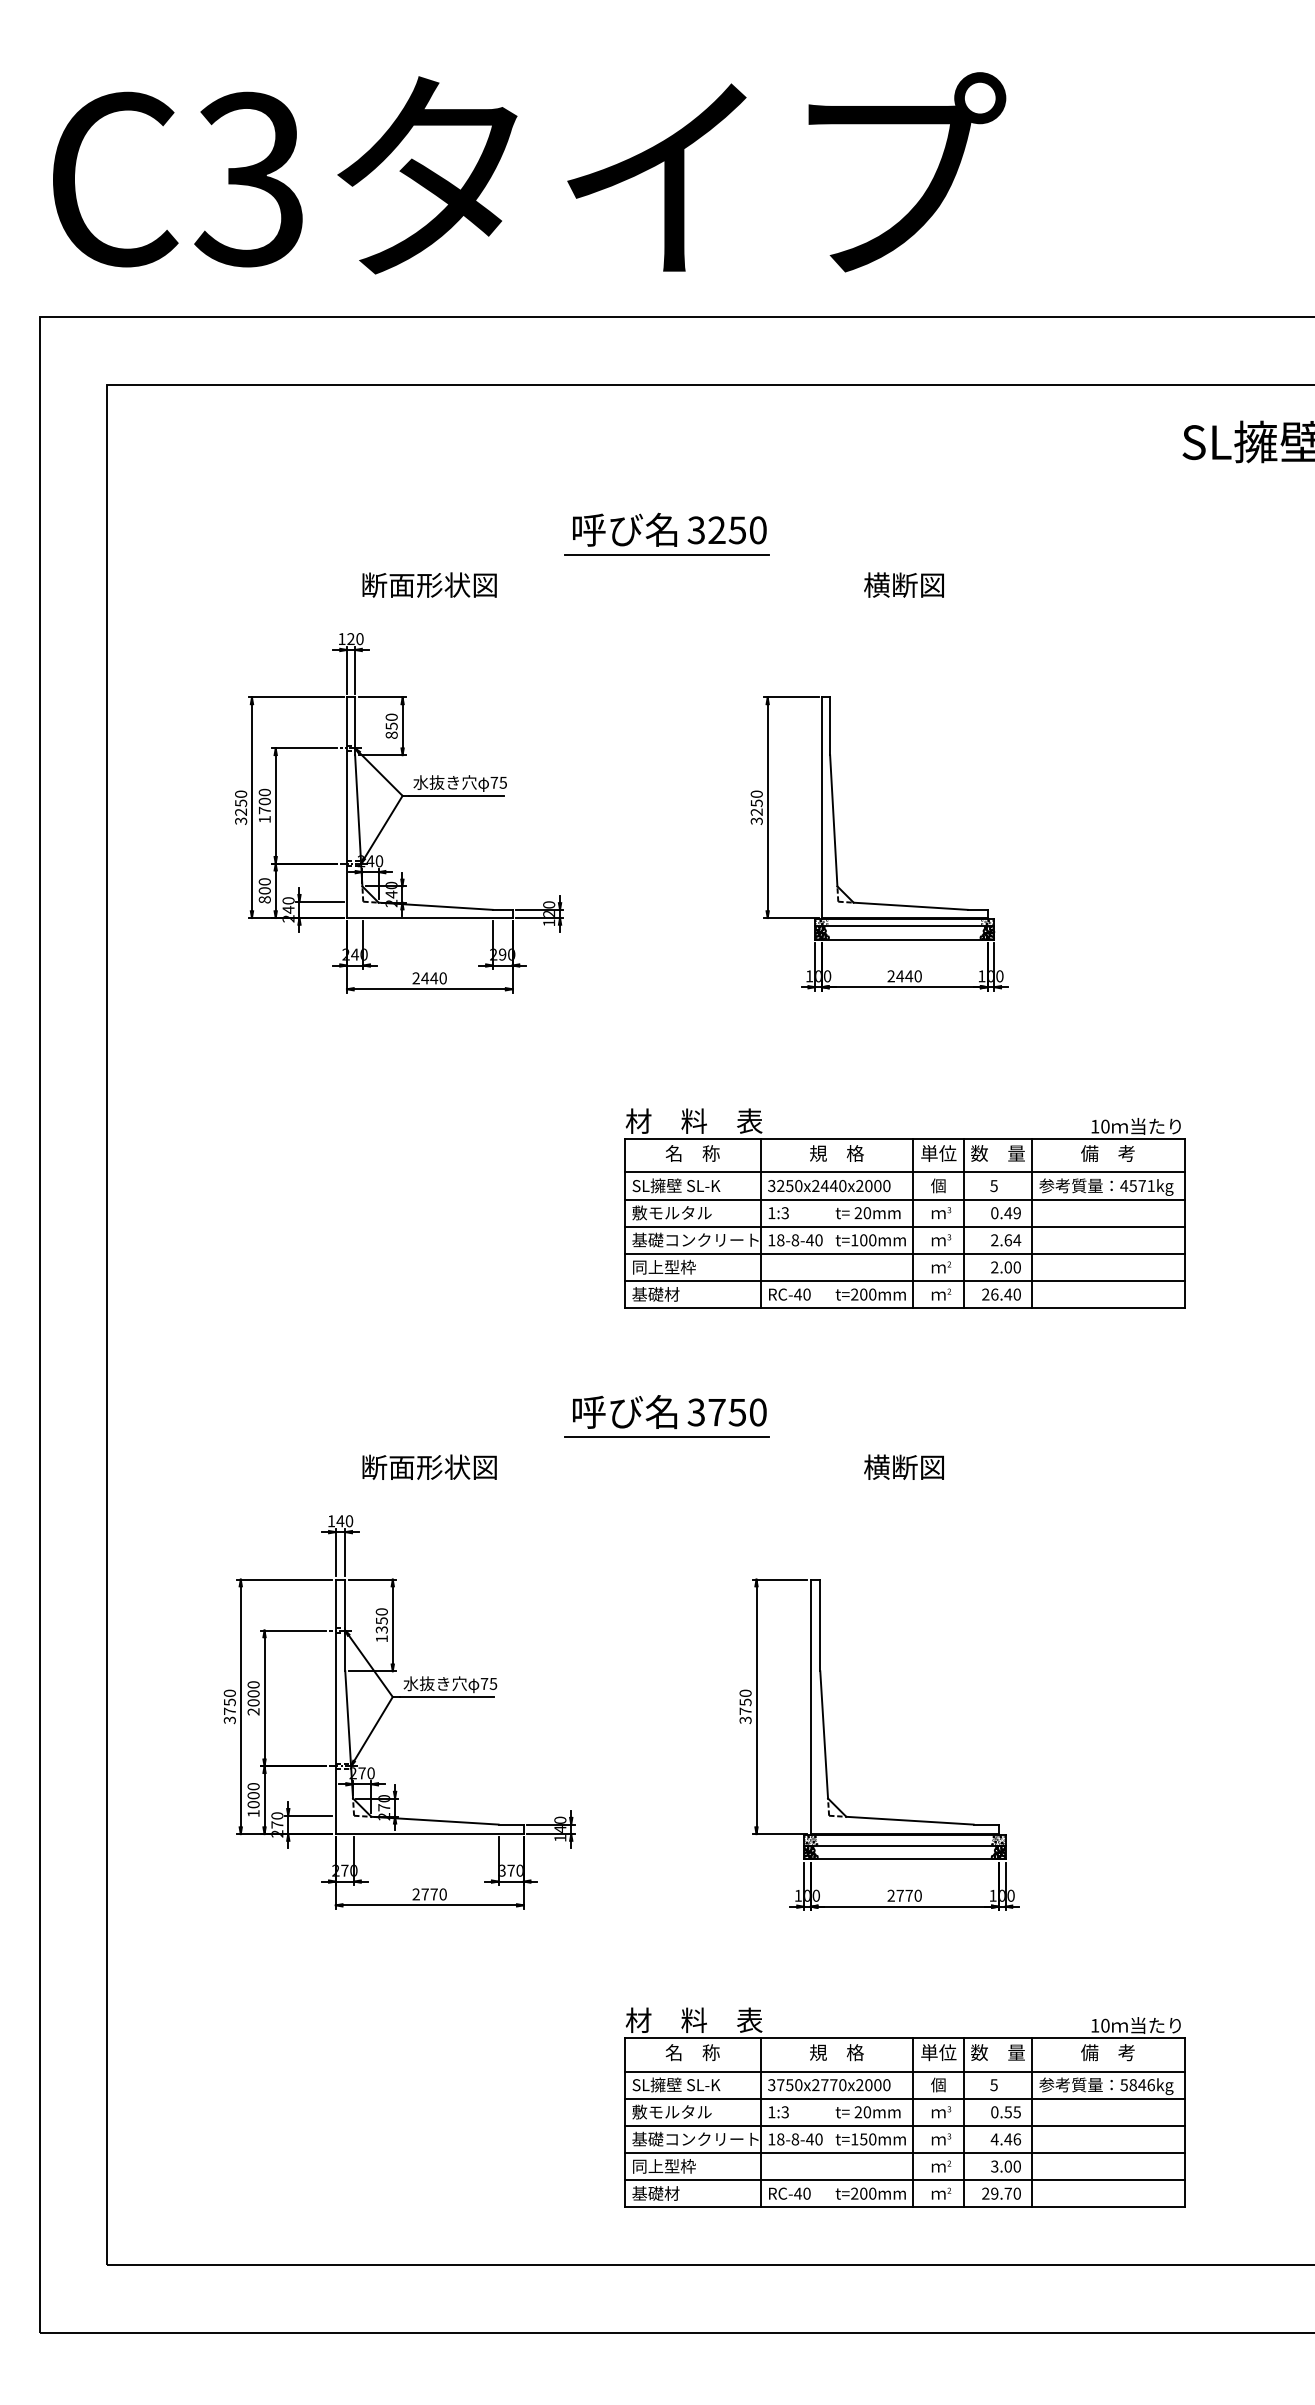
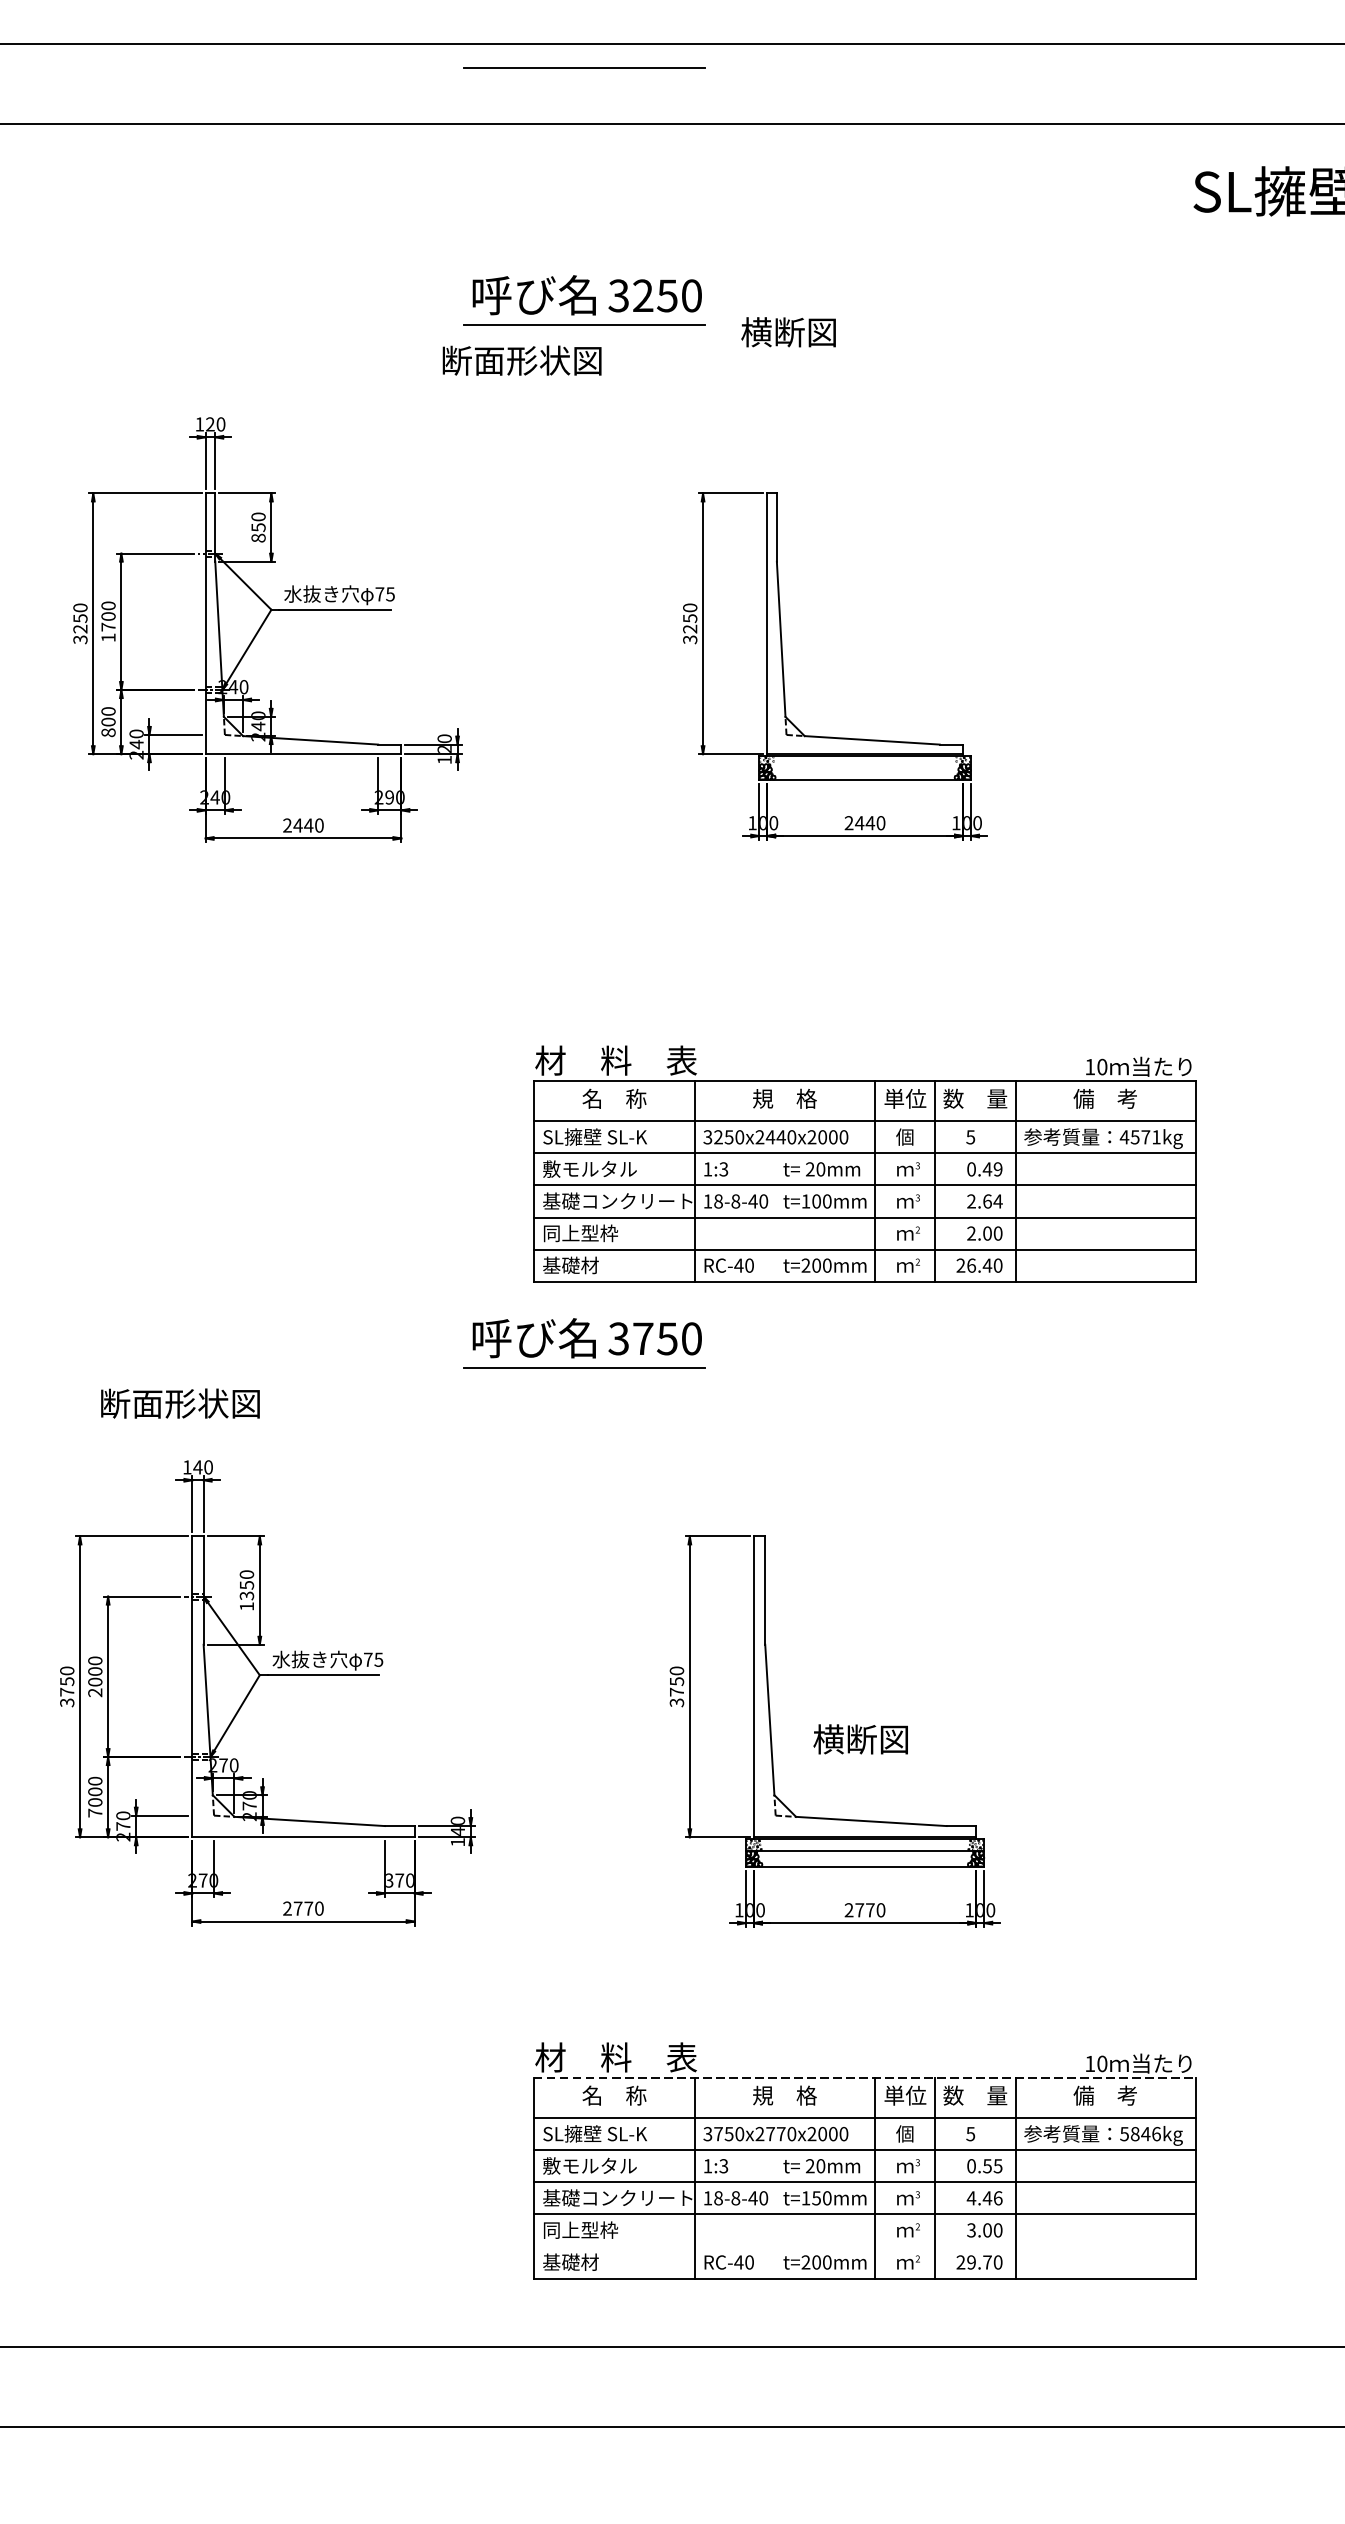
line: (666, 337) -> (583, 67), added
text: (429, 584) -> (521, 359), moved
text: (903, 584) -> (787, 331), moved
line: (904, 926) -> (864, 764), removed
part: (904, 1208) -> (864, 1163), moved
text: (429, 1466) -> (180, 1402), moved
text: (903, 1466) -> (860, 1738), moved
text: (253, 1813) -> (95, 1812), 1000 -> 7000
line: (904, 2037) -> (864, 2077), solid -> dashed
line: (904, 2180) -> (864, 2246), removed

